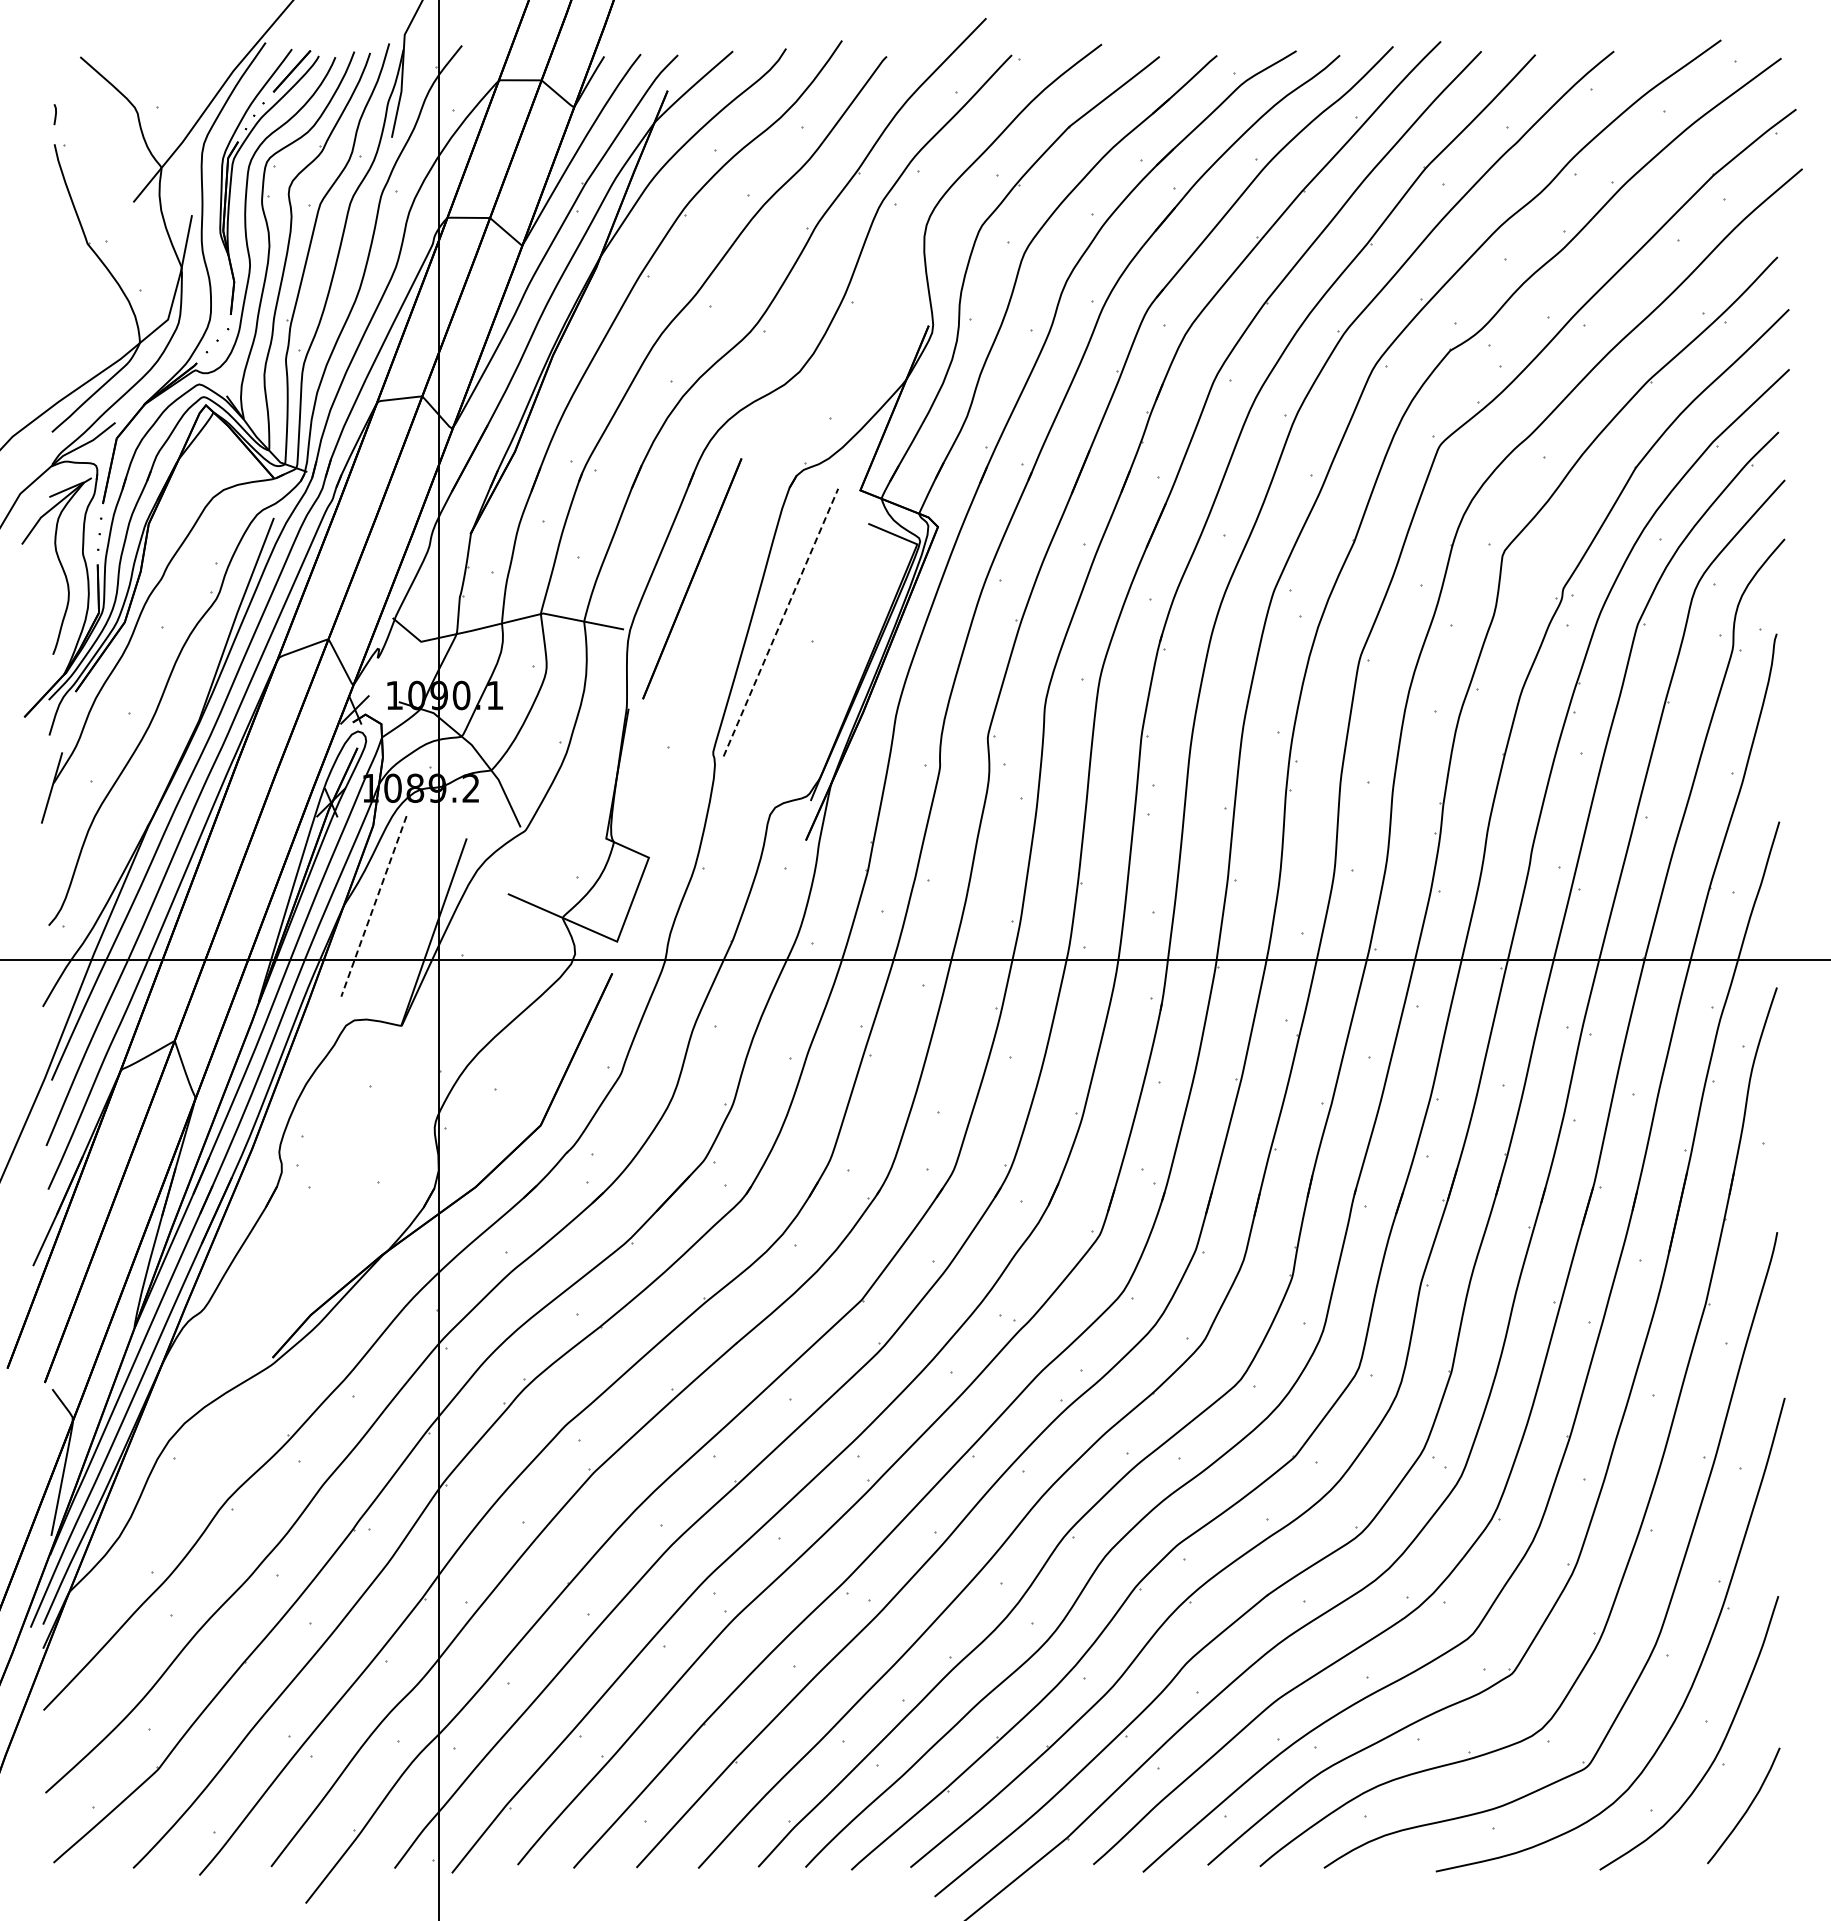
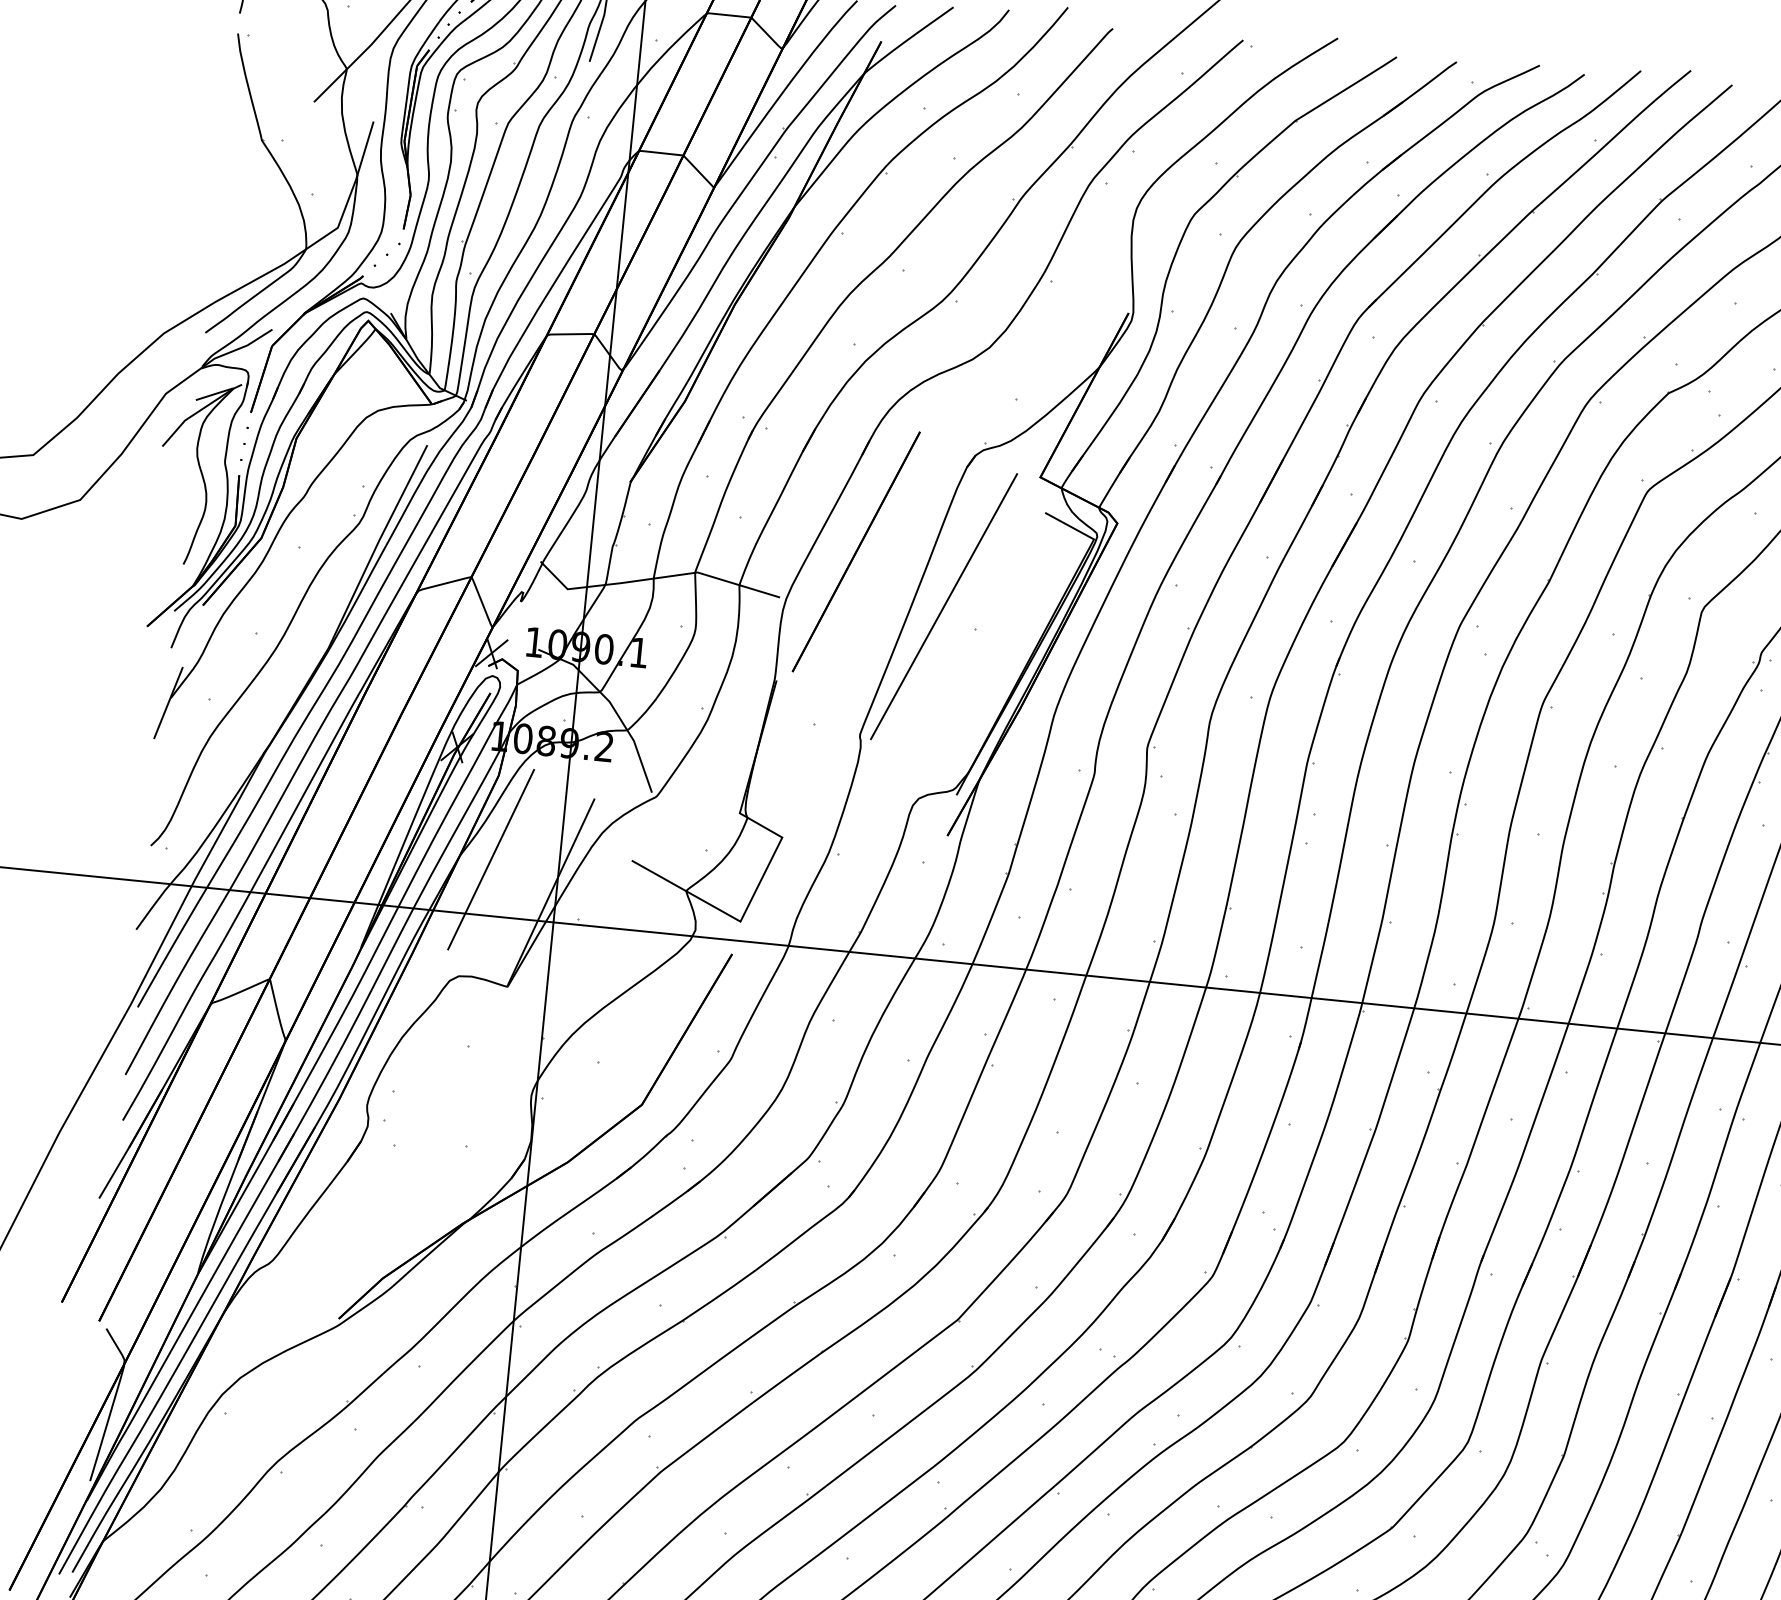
line: (780, 622) -> (943, 606), dashed -> solid
line: (373, 906) -> (490, 859), dashed -> solid

